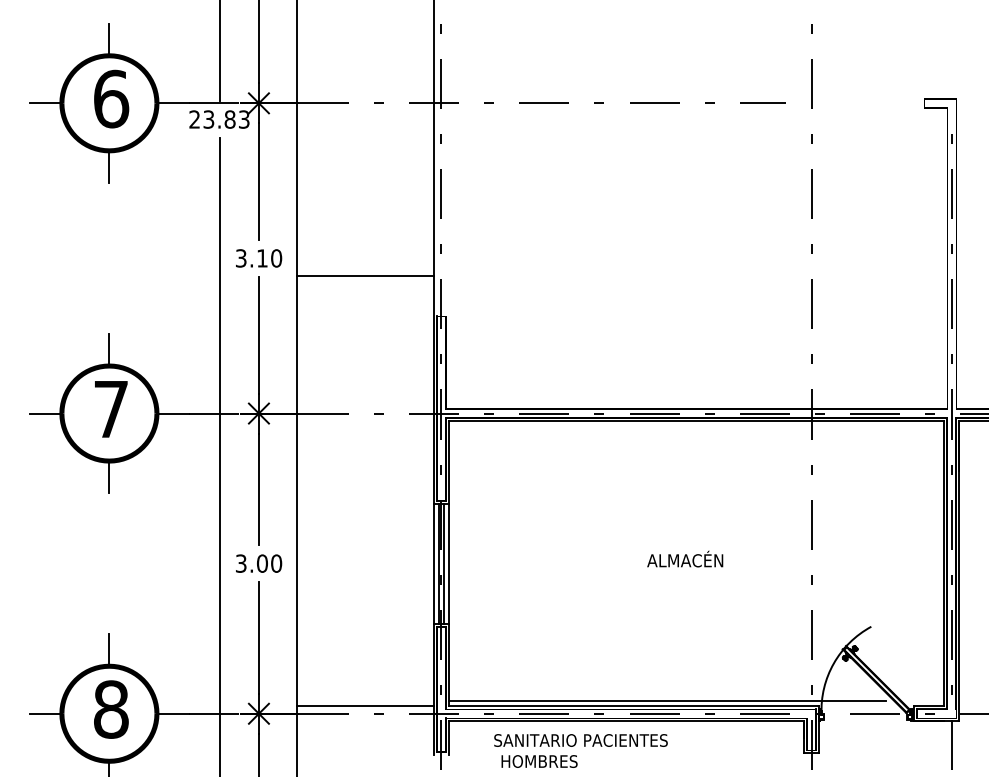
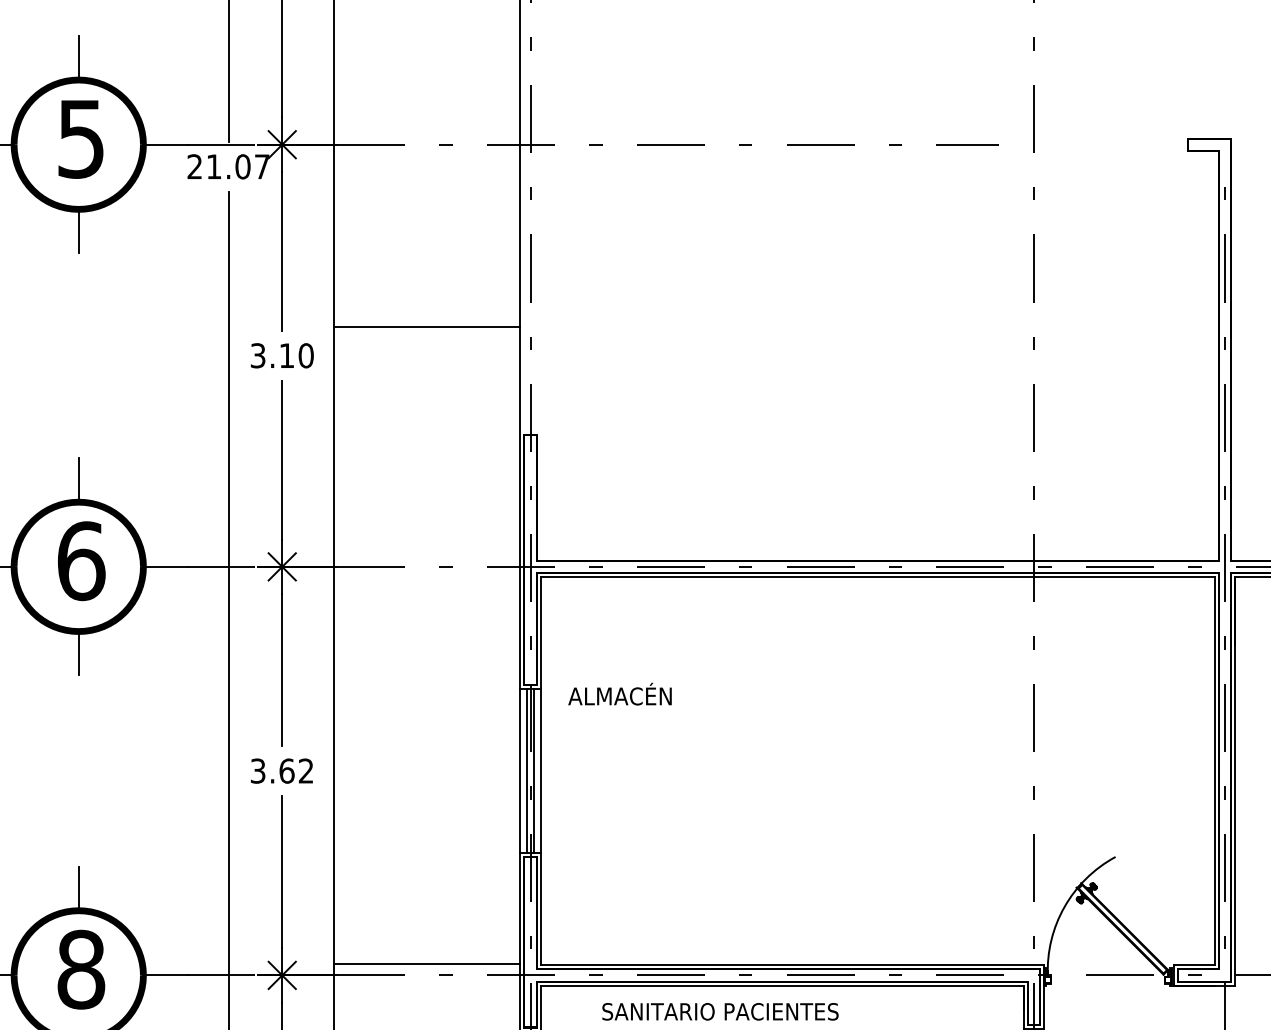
text: (111, 98) -> (81, 138), 6 -> 5
text: (226, 119) -> (238, 166), 23.83 -> 21.07
line: (364, 275) -> (425, 325), moved
text: (111, 409) -> (81, 561), 7 -> 6
text: (685, 558) -> (620, 693), moved
text: (269, 563) -> (296, 770), 3.00 -> 3.62
line: (666, 701) -> (836, 958), removed

